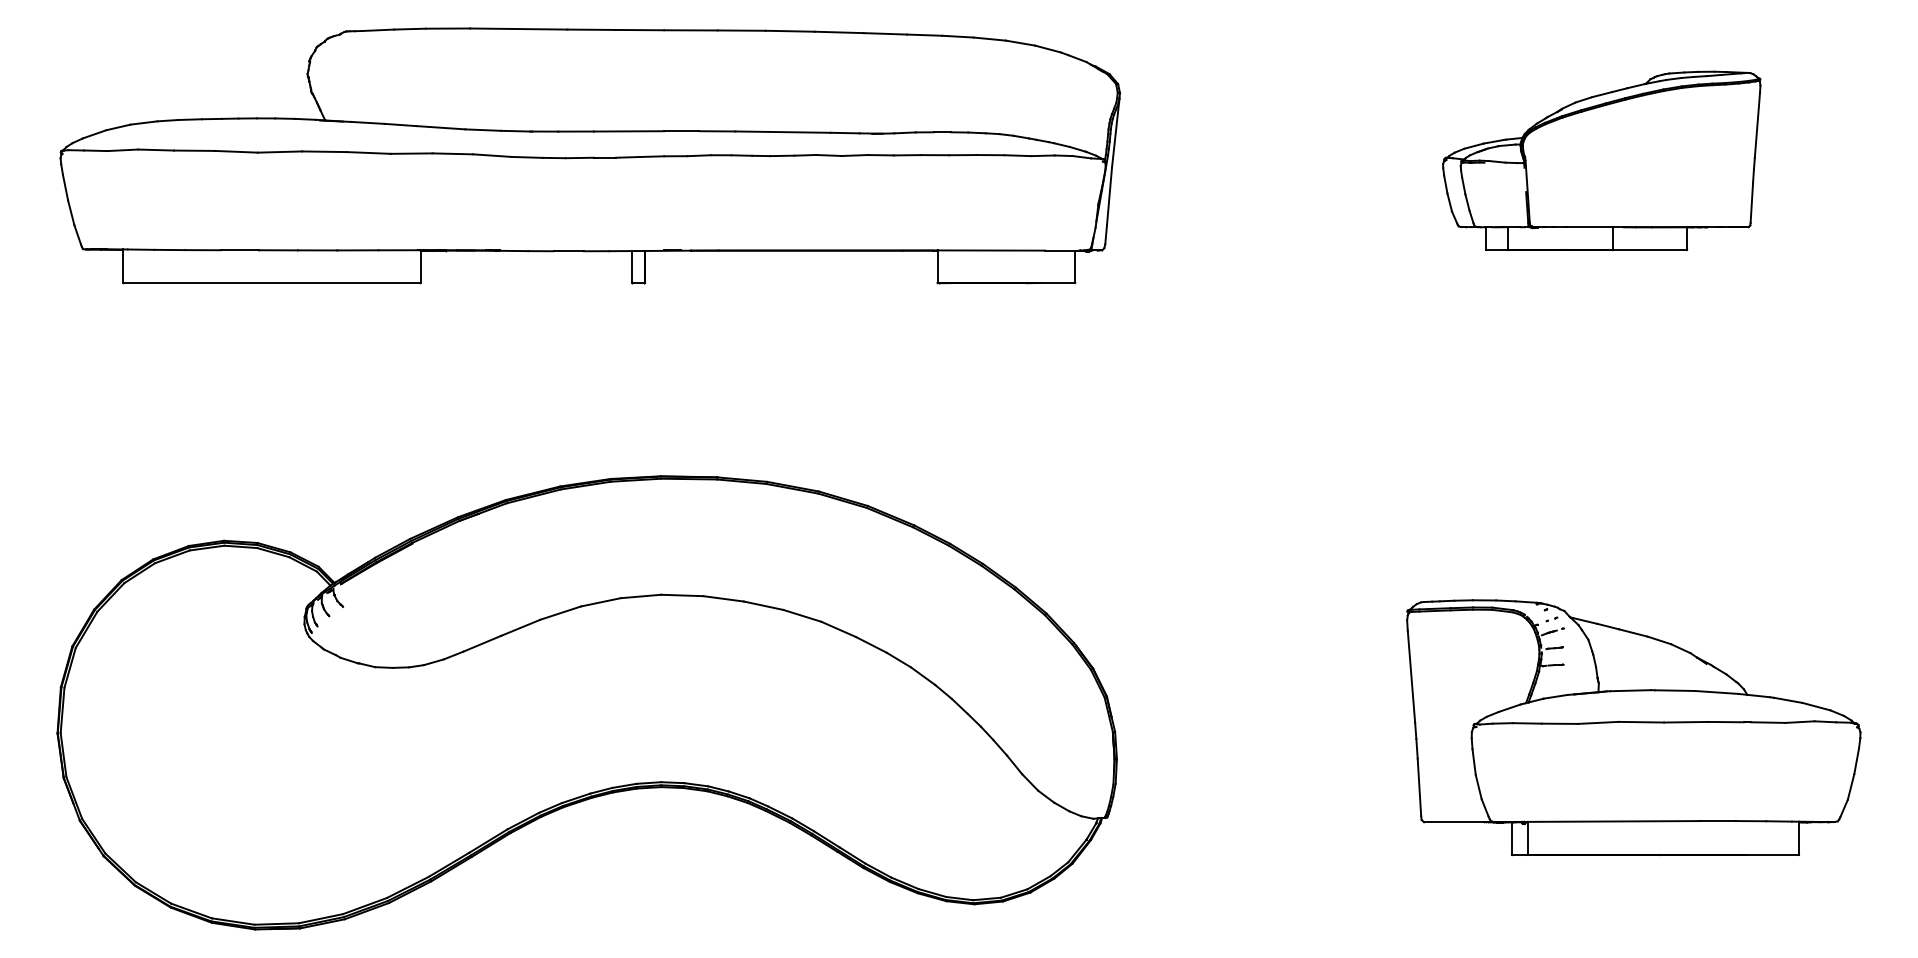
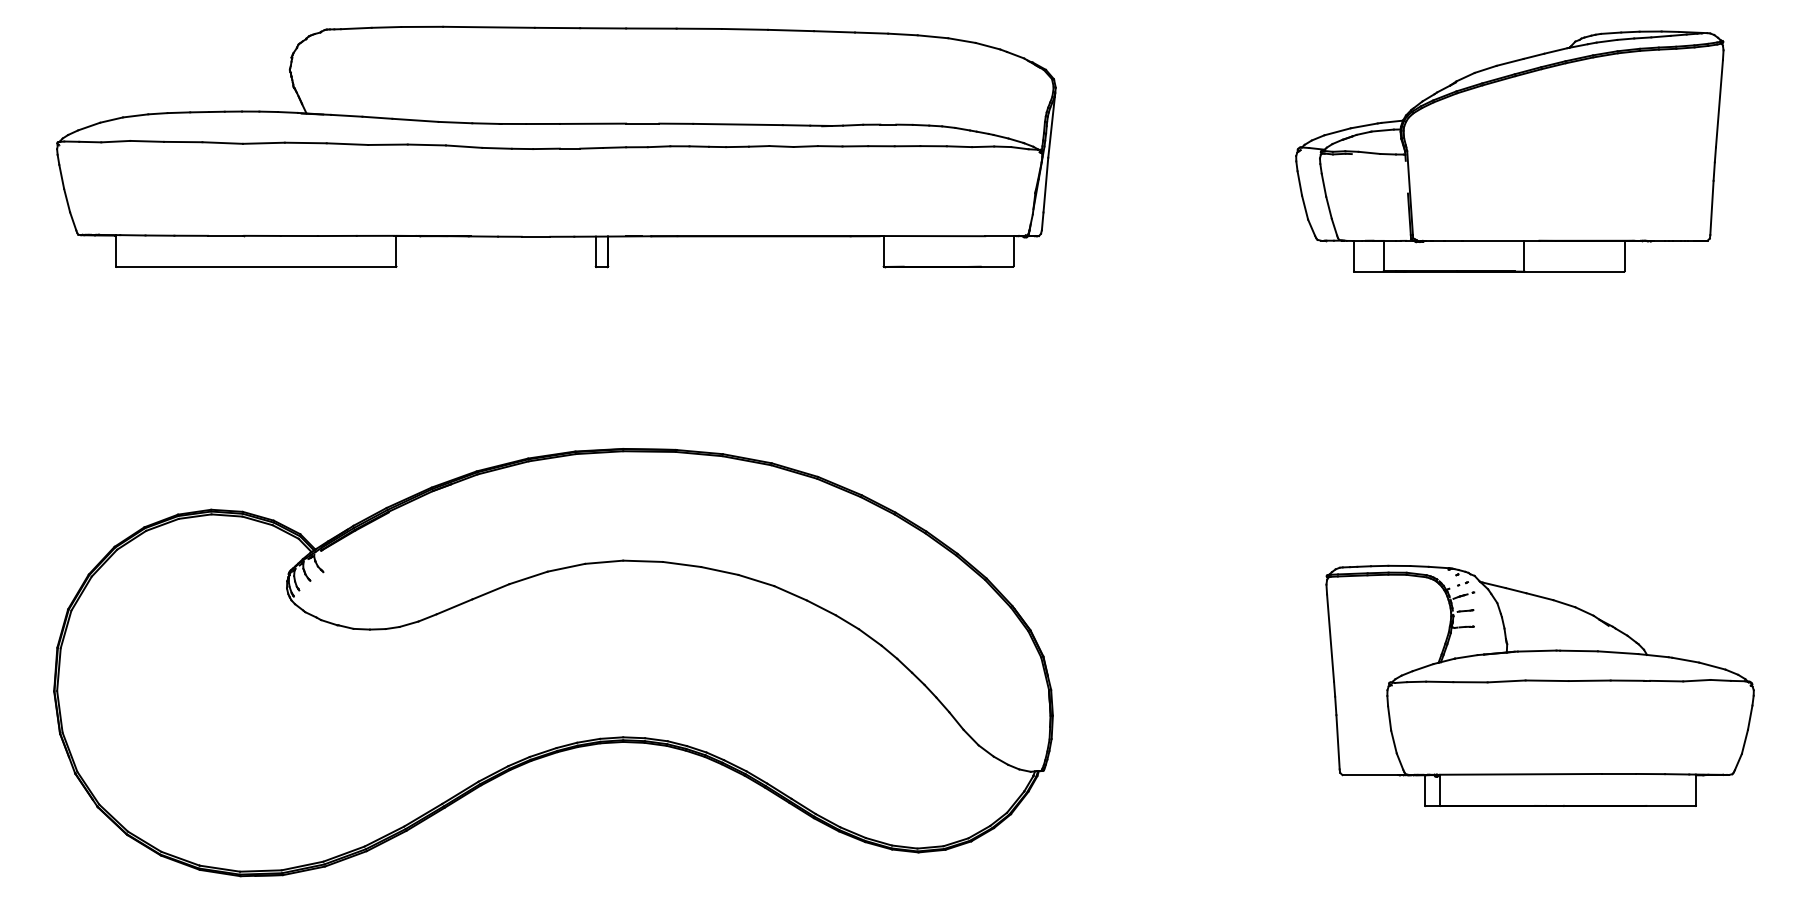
part: (1601, 160) -> (1509, 151), size x1.43

